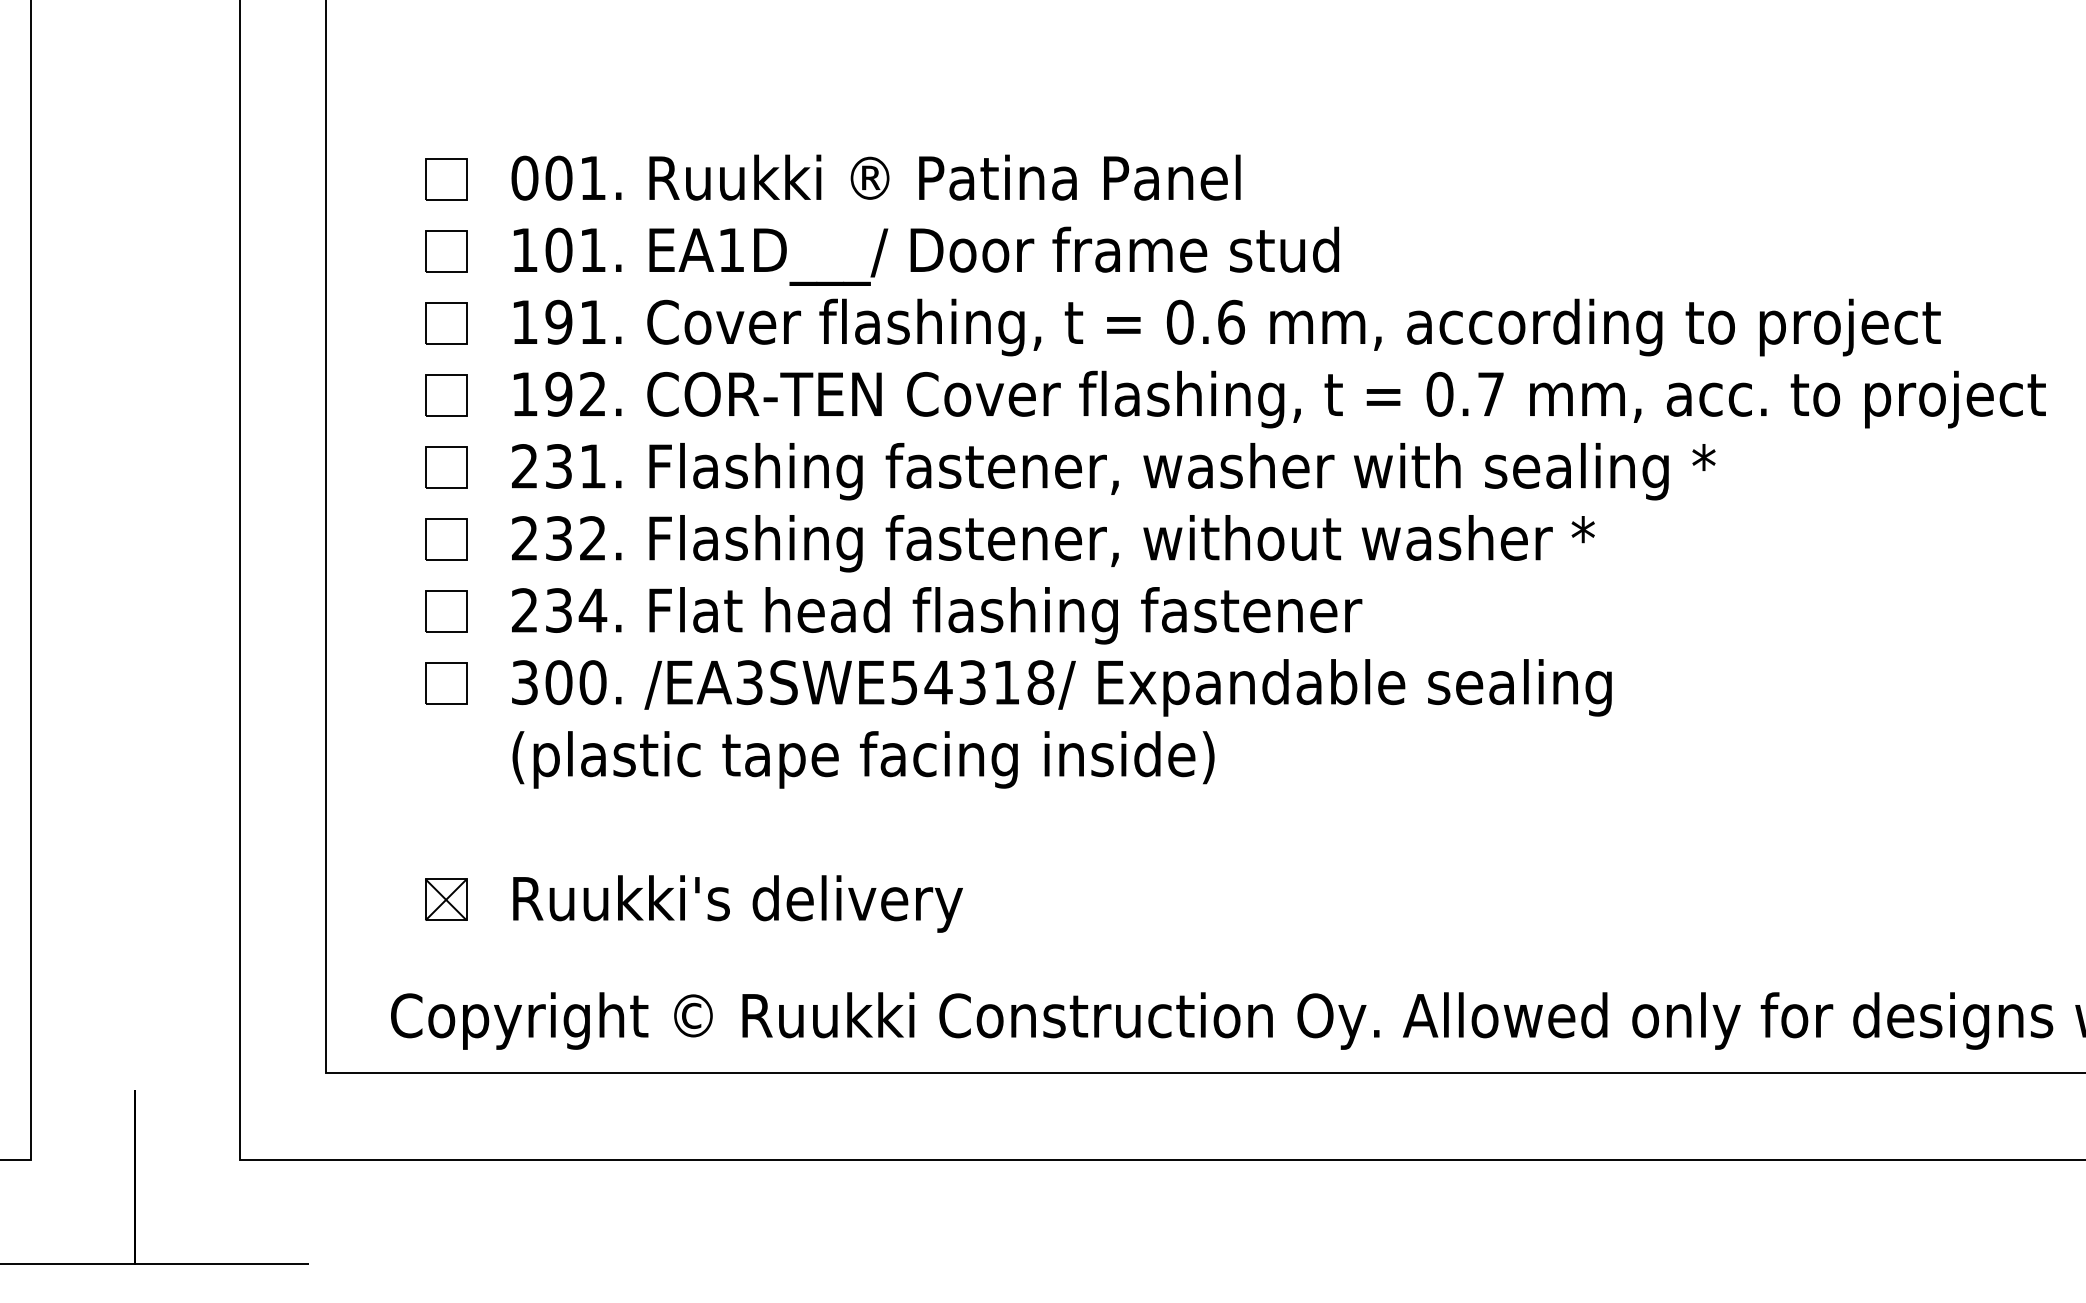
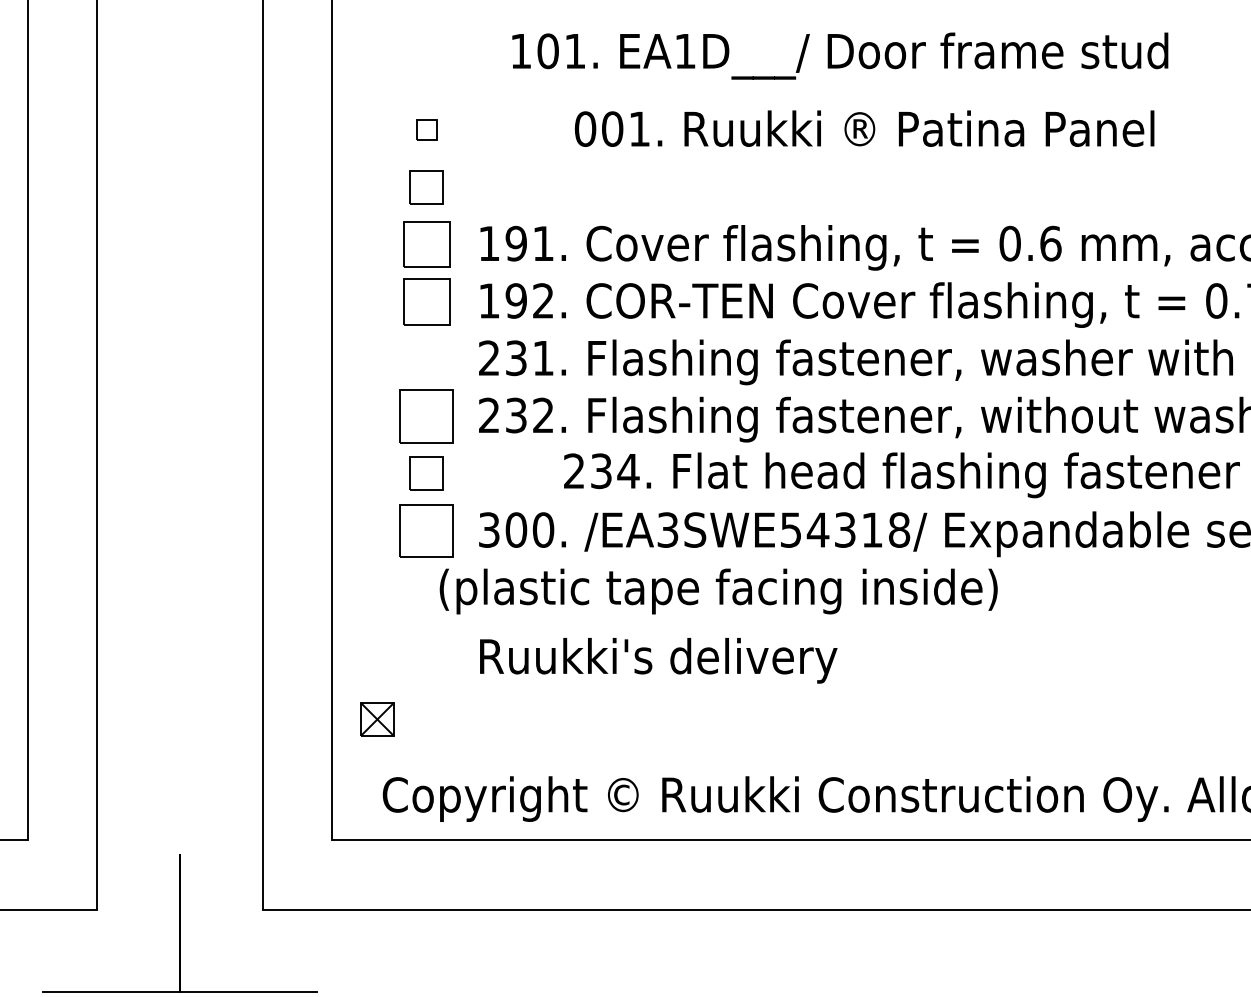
text: (875, 177) -> (864, 128), moved
part: (446, 179) -> (426, 130), size x0.6
text: (925, 255) -> (839, 55), moved
part: (446, 323) -> (426, 244), size x1.4
part: (446, 395) -> (426, 301), size x1.4
part: (446, 467) -> (426, 359), removed
part: (446, 539) -> (426, 416), size x1.6
text: (937, 615) -> (902, 475), moved
part: (446, 683) -> (426, 530), size x1.6
text: (863, 759) -> (718, 591), moved
part: (446, 899) -> (377, 719), moved
text: (737, 903) -> (658, 660), moved

